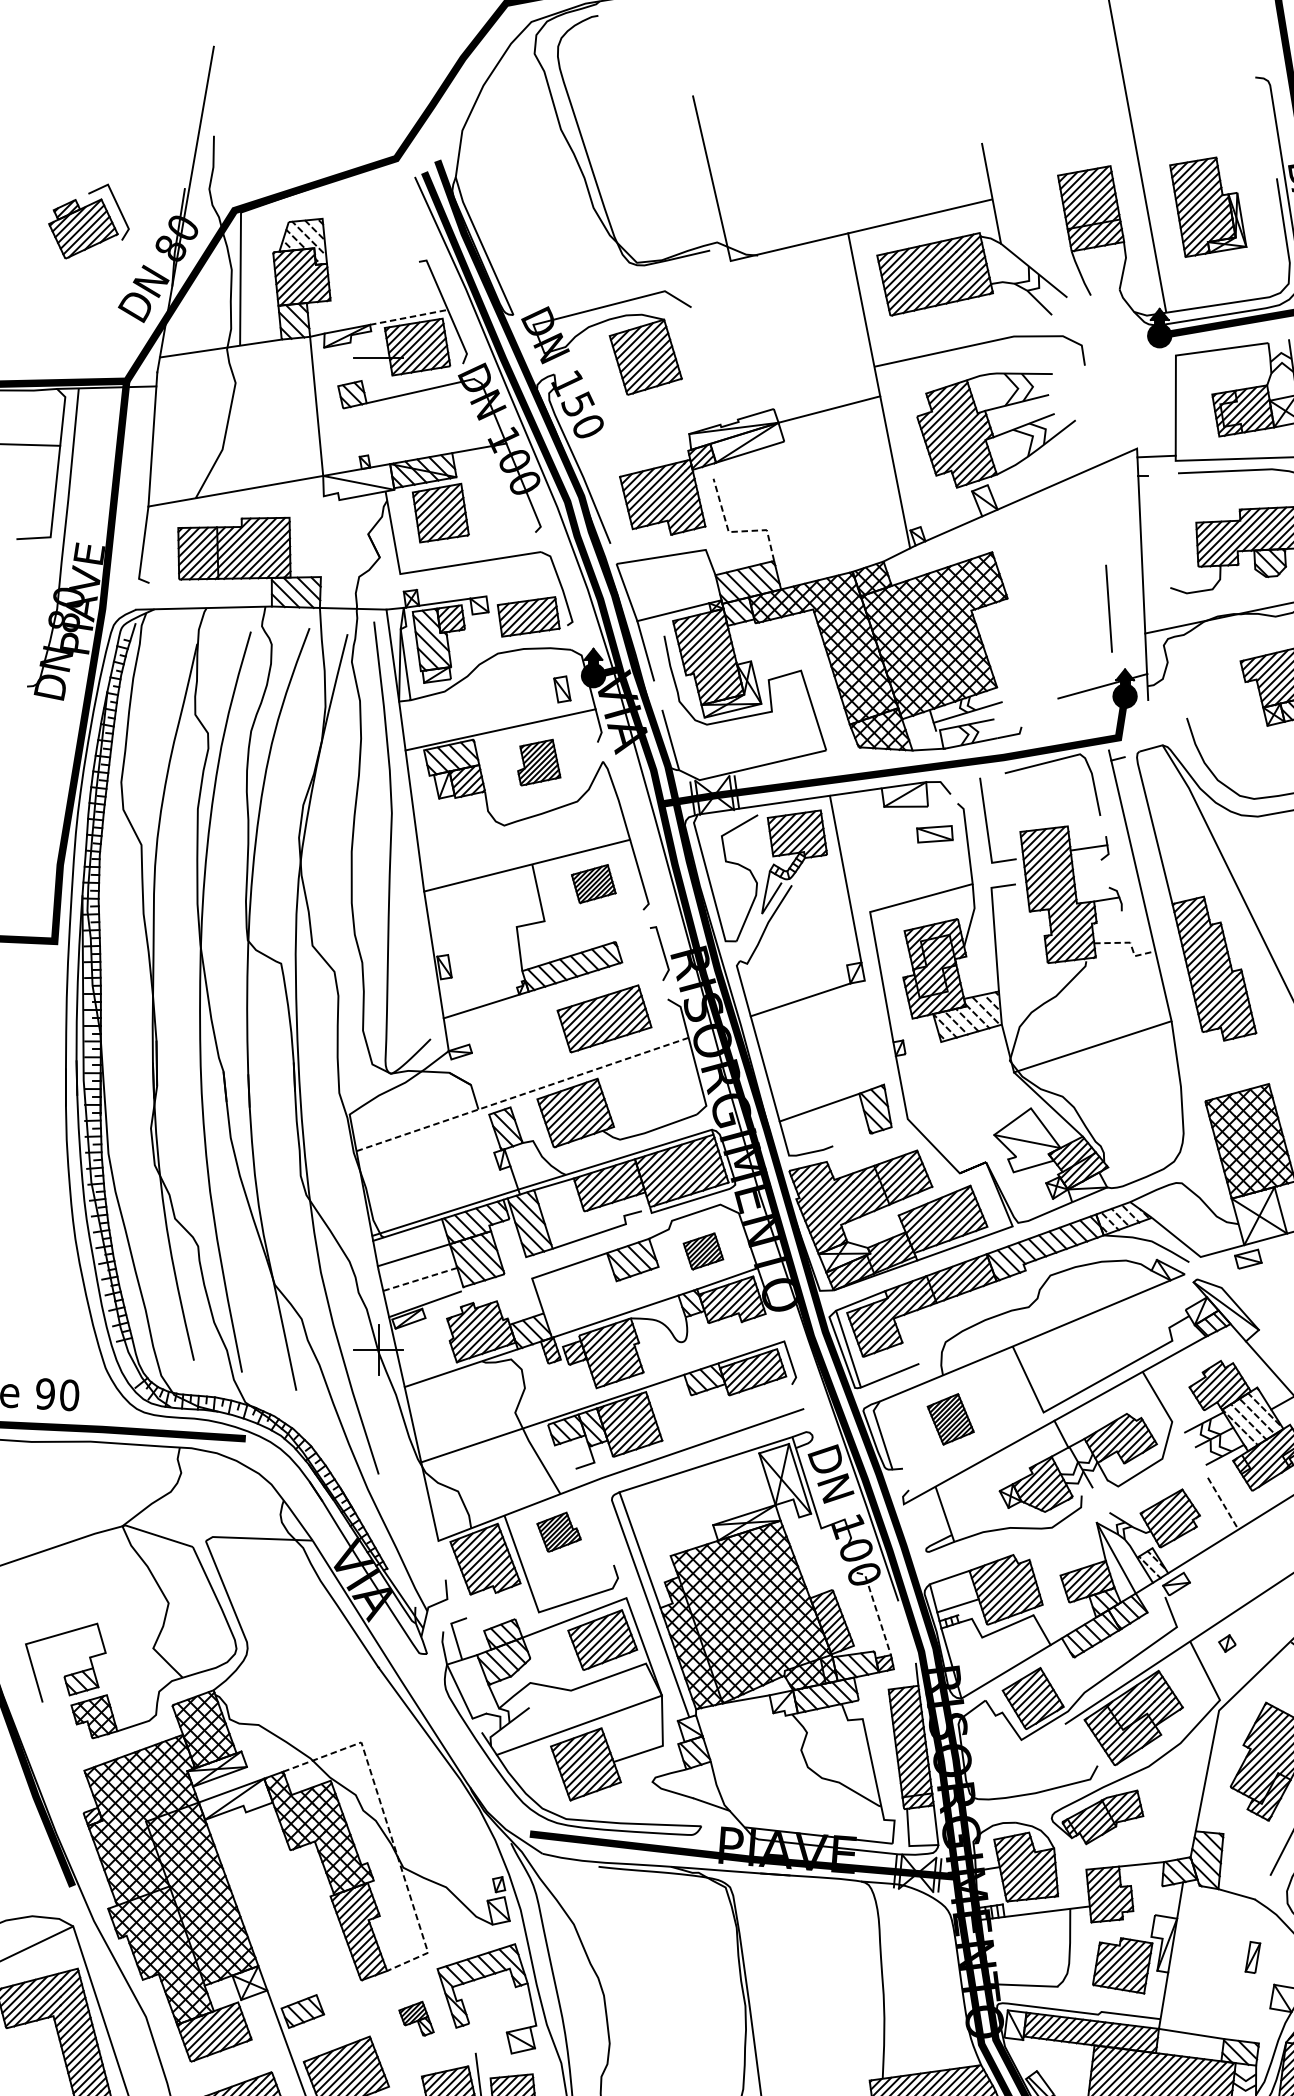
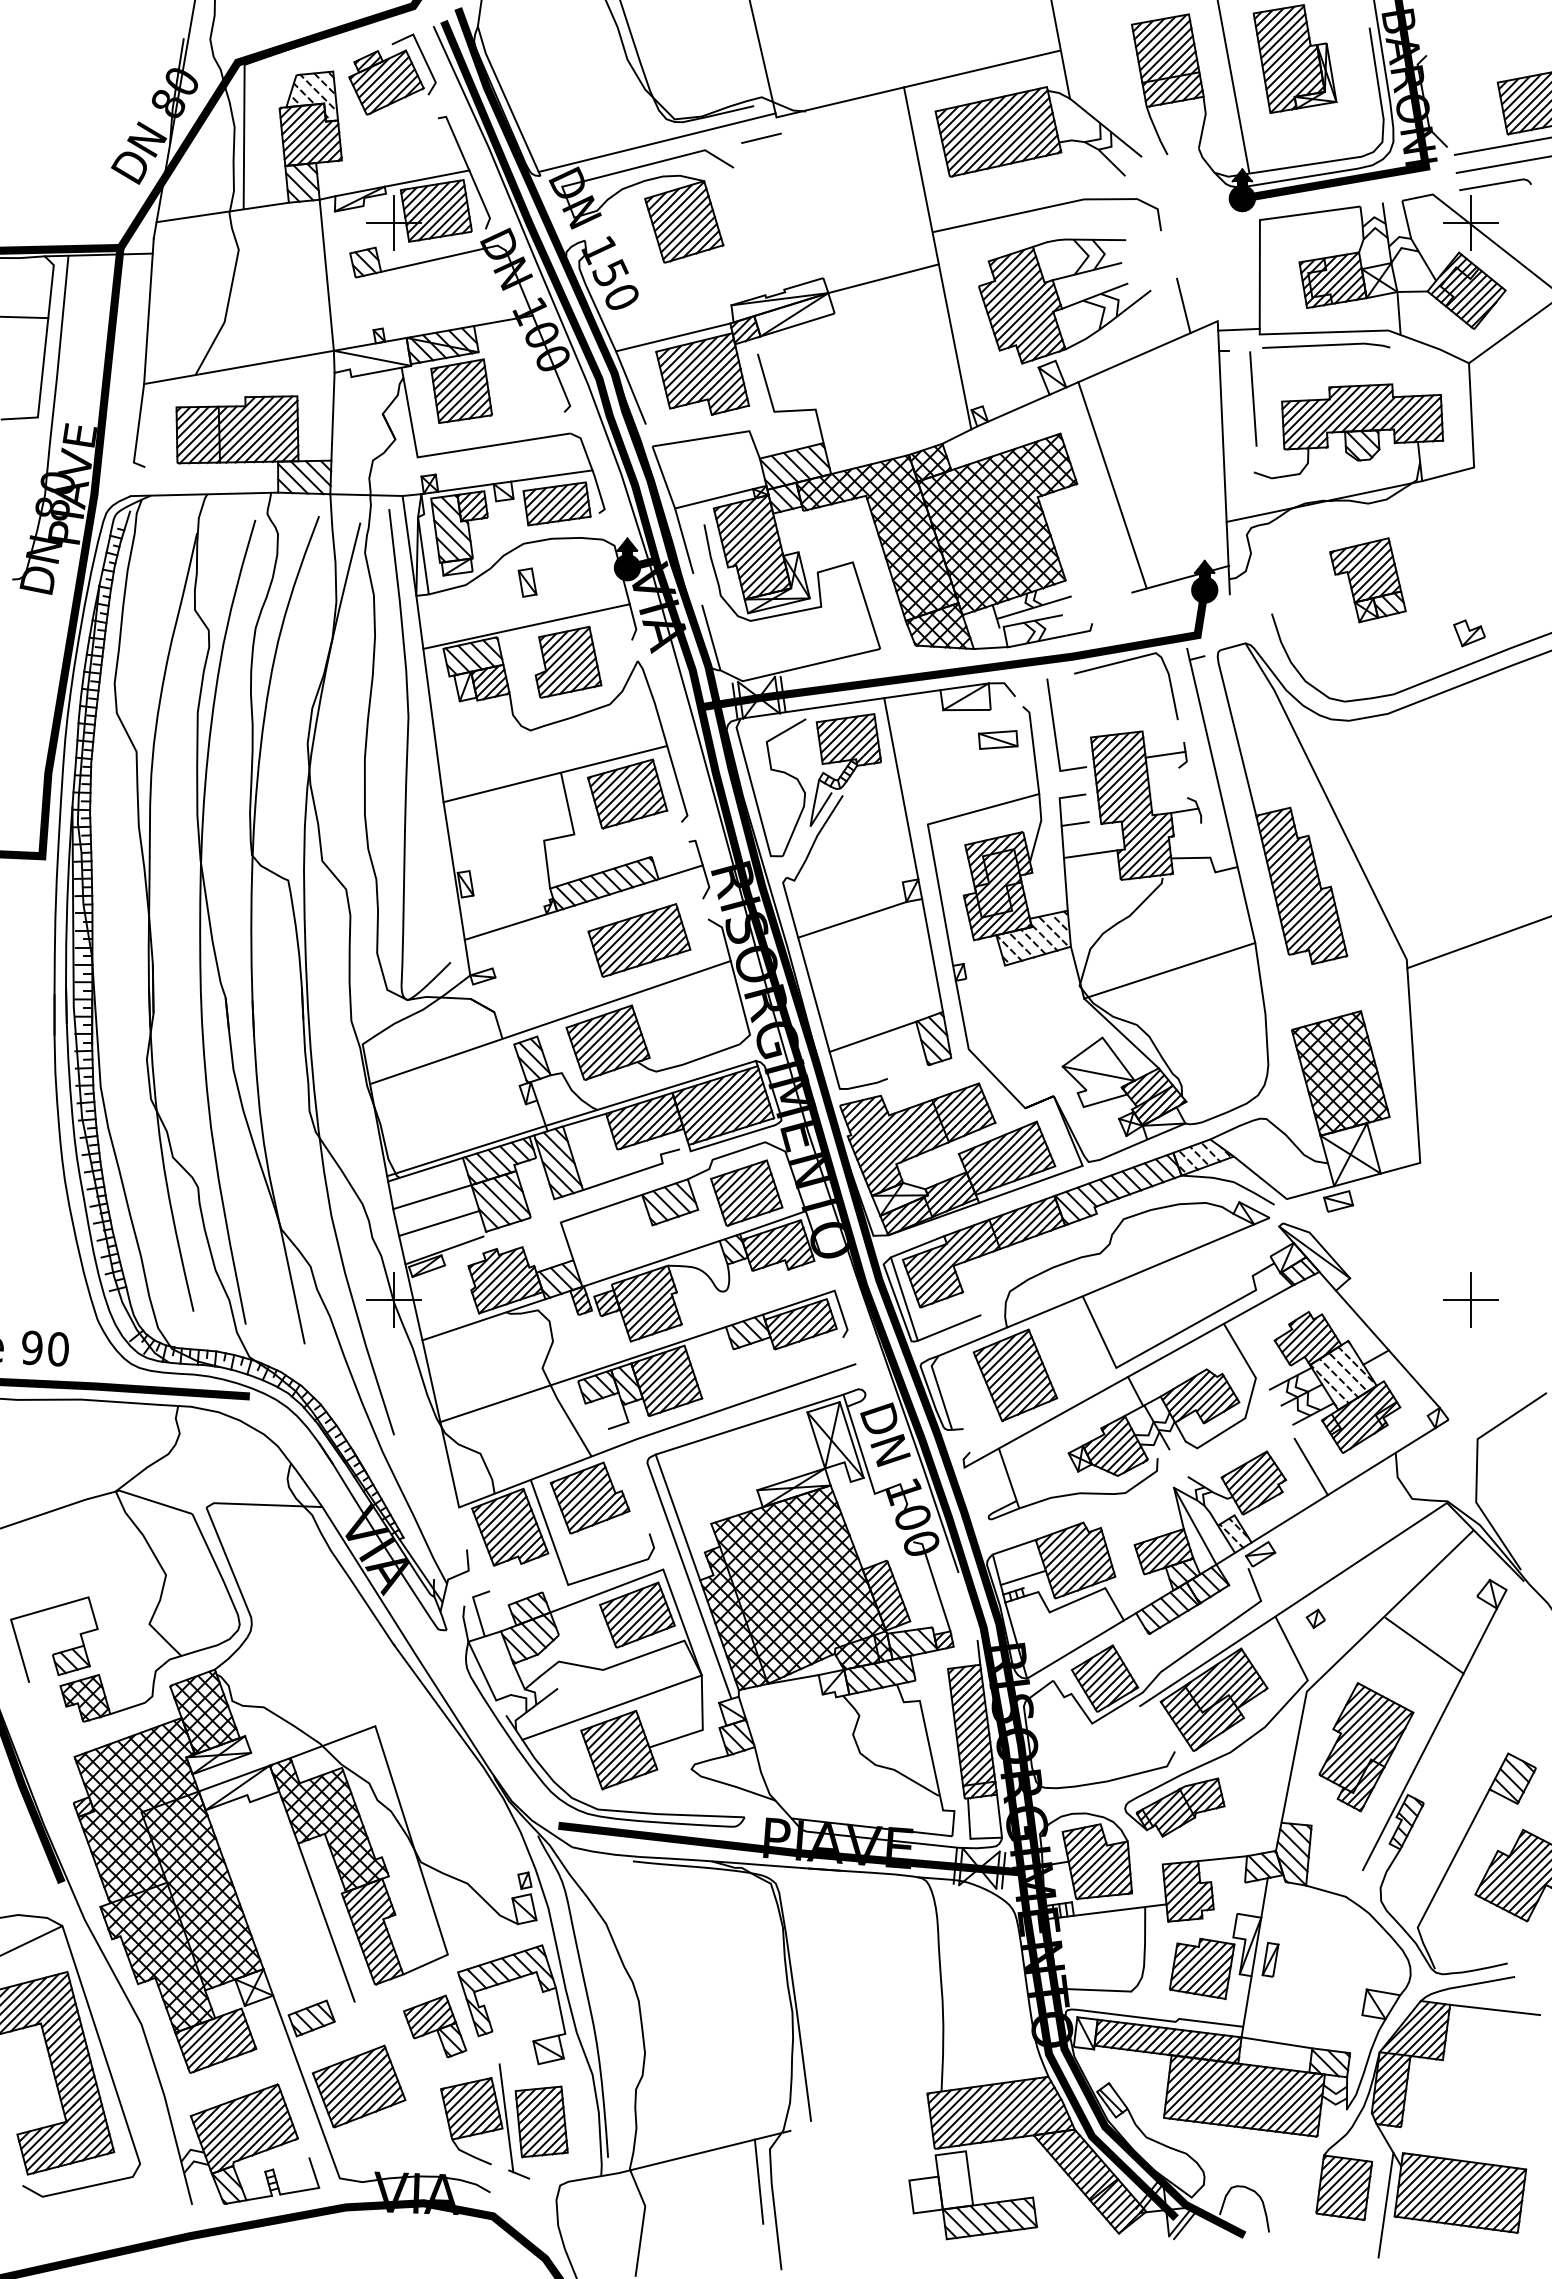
part: (88, 221) -> (392, 74), moved
line: (716, 280) -> (761, 138), added
line: (620, 284) -> (656, 142), added
line: (409, 317) -> (427, 178), dashed -> solid
line: (379, 357) -> (394, 222), added
line: (1105, 434) -> (1183, 305), added
line: (635, 463) -> (673, 337), added
line: (736, 531) -> (782, 411), dashed -> solid
line: (321, 536) -> (332, 416), added
line: (523, 590) -> (551, 475), added
line: (1040, 599) -> (1112, 485), added
line: (1109, 608) -> (1253, 398), moved
part: (562, 689) -> (527, 582), moved
part: (539, 762) -> (568, 661), size x1.43
part: (593, 883) -> (627, 793), size x1.67
line: (1005, 911) -> (1074, 823), added
line: (1019, 938) -> (1090, 853), added
line: (1130, 942) -> (1210, 857), dashed -> solid
line: (642, 956) -> (680, 872), added
line: (874, 1032) -> (932, 955), added
line: (522, 1094) -> (550, 1022), dashed -> solid
part: (703, 1250) -> (746, 1192), size x1.67
line: (419, 1279) -> (438, 1223), dashed -> solid
part: (950, 1419) -> (1015, 1375), size x1.67
line: (1223, 1504) -> (1311, 1467), dashed -> solid
part: (558, 1531) -> (589, 1497), size x1.67
line: (876, 1610) -> (934, 1583), dashed -> solid
line: (389, 1829) -> (405, 1820), dashed -> solid
line: (316, 1923) -> (326, 1922), added
part: (1252, 1957) -> (1270, 1959), moved
part: (416, 2018) -> (435, 2026), size x1.67

